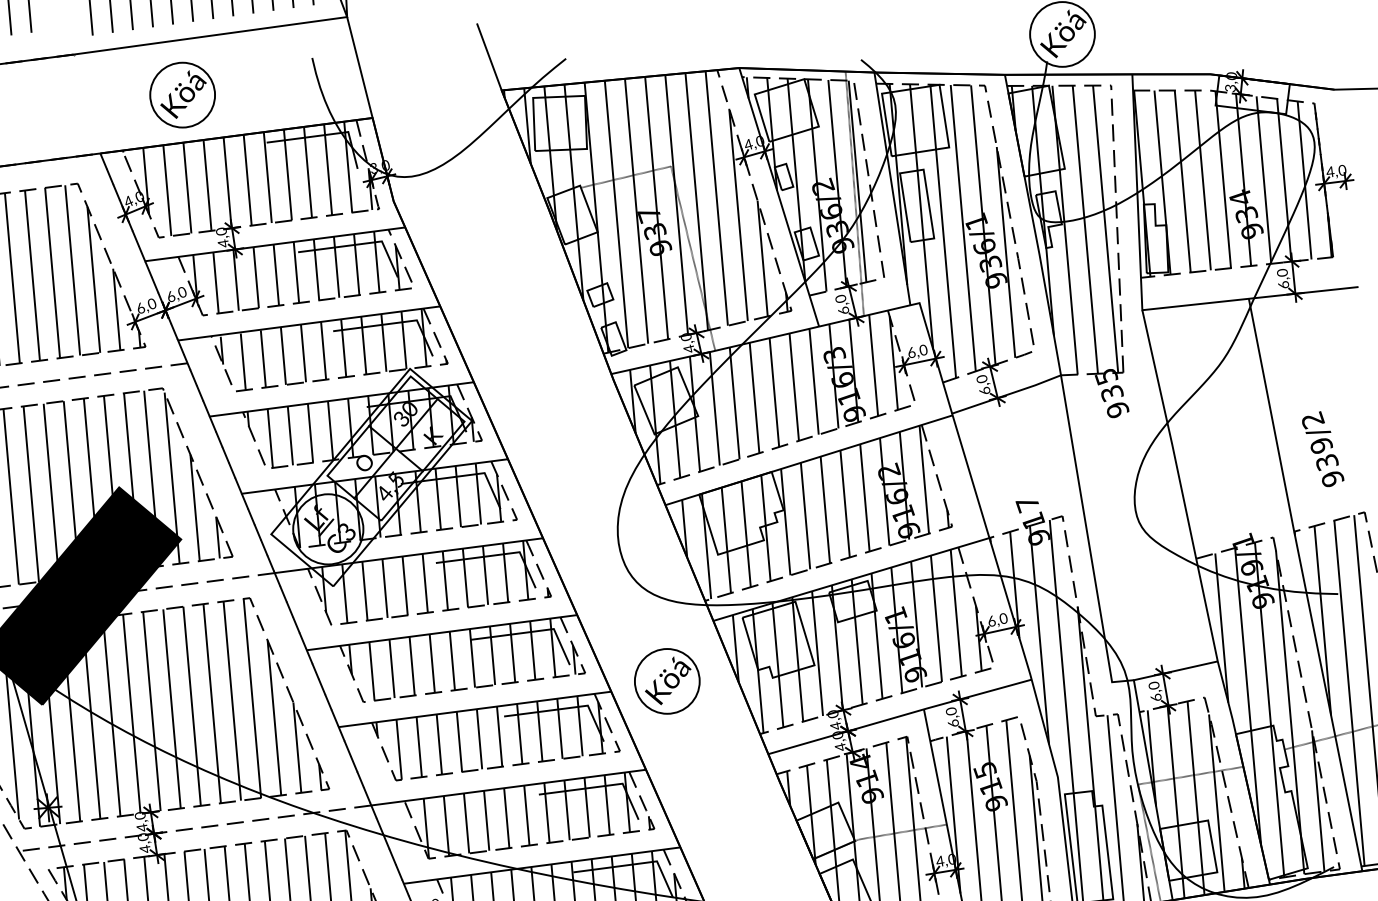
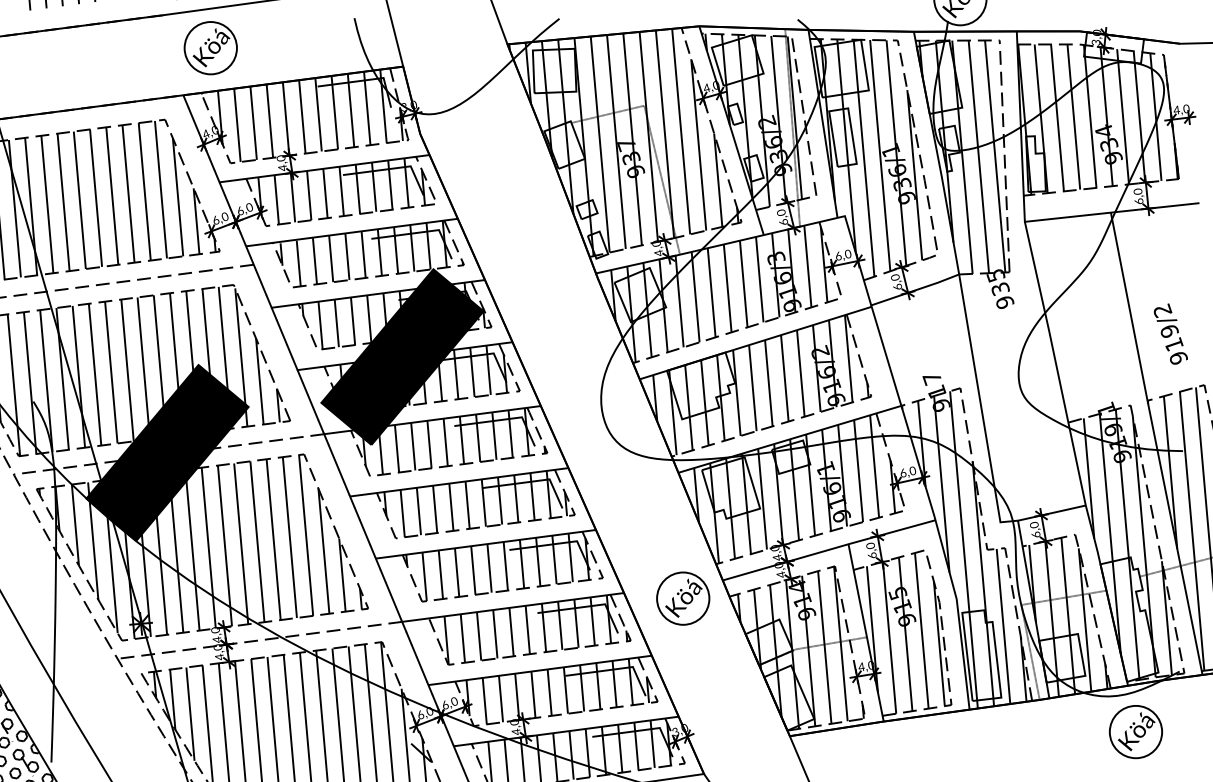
part: (182, 95) -> (210, 48), moved
text: (1327, 462) -> (1174, 344), 939/2 -> 919/2
fill: (371, 476) -> (402, 356), added
part: (667, 681) -> (683, 598), moved

